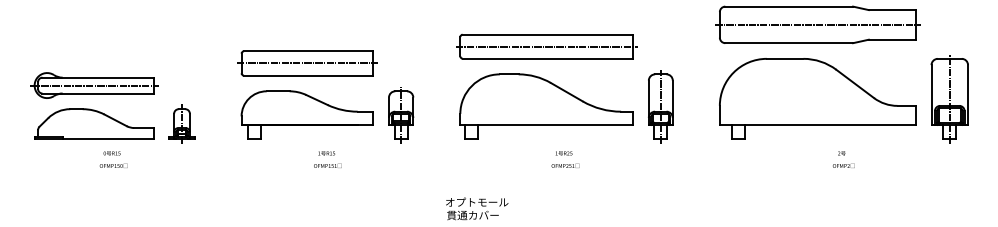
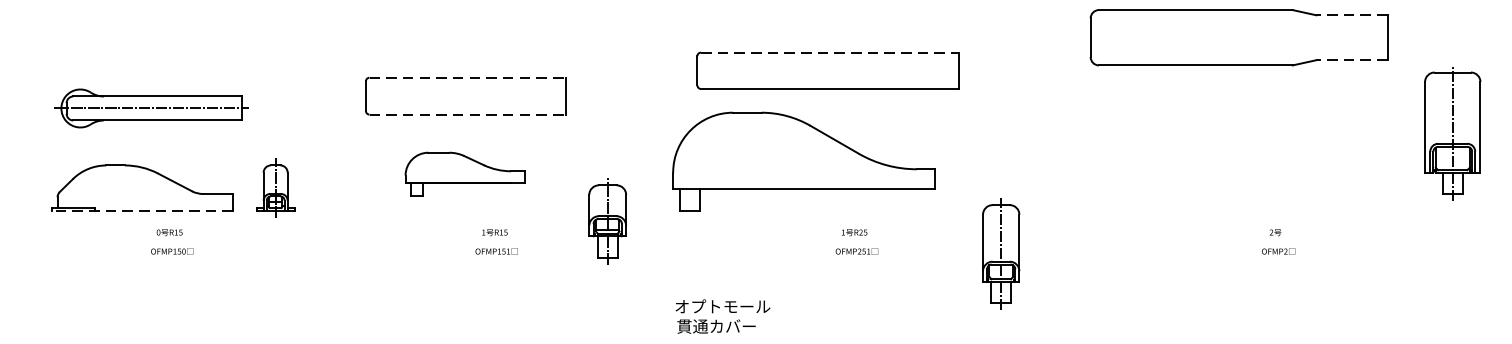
line: (892, 10) -> (1352, 15), solid -> dashed
line: (817, 24) -> (1238, 37), removed
line: (548, 34) -> (831, 52), solid -> dashed
line: (892, 39) -> (1352, 59), solid -> dashed
line: (546, 46) -> (827, 70), removed
line: (308, 51) -> (467, 78), solid -> dashed
line: (307, 63) -> (465, 96), removed
line: (308, 75) -> (467, 114), solid -> dashed
part: (94, 85) -> (152, 108), moved
part: (817, 98) -> (1238, 149), removed
part: (949, 99) -> (1452, 134), moved
part: (546, 106) -> (803, 161), moved
part: (660, 106) -> (1000, 253), moved
part: (306, 114) -> (464, 173), size x0.6
part: (401, 115) -> (608, 222), moved
line: (94, 138) -> (143, 209), solid -> dashed

